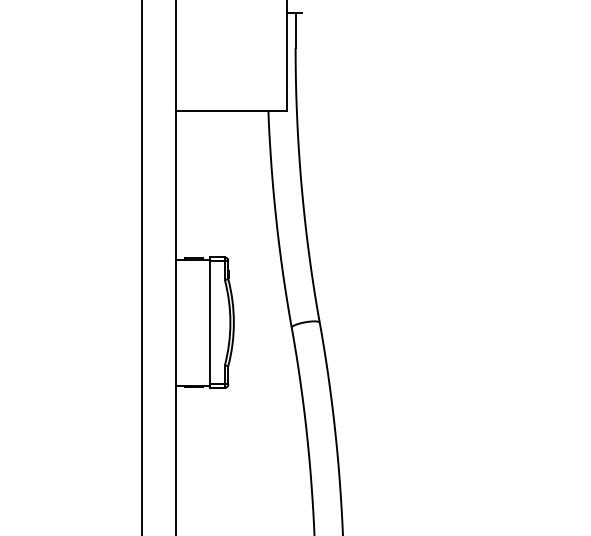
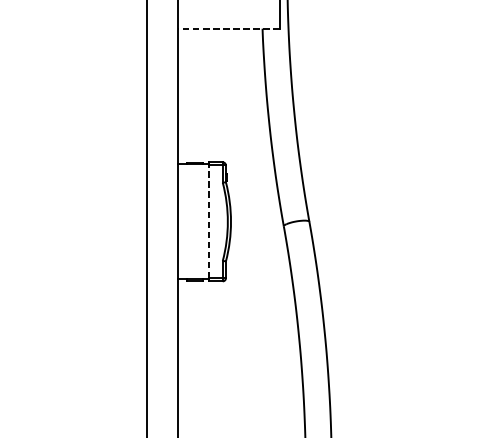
line: (231, 111) -> (228, 29), solid -> dashed
line: (209, 322) -> (208, 221), solid -> dashed

